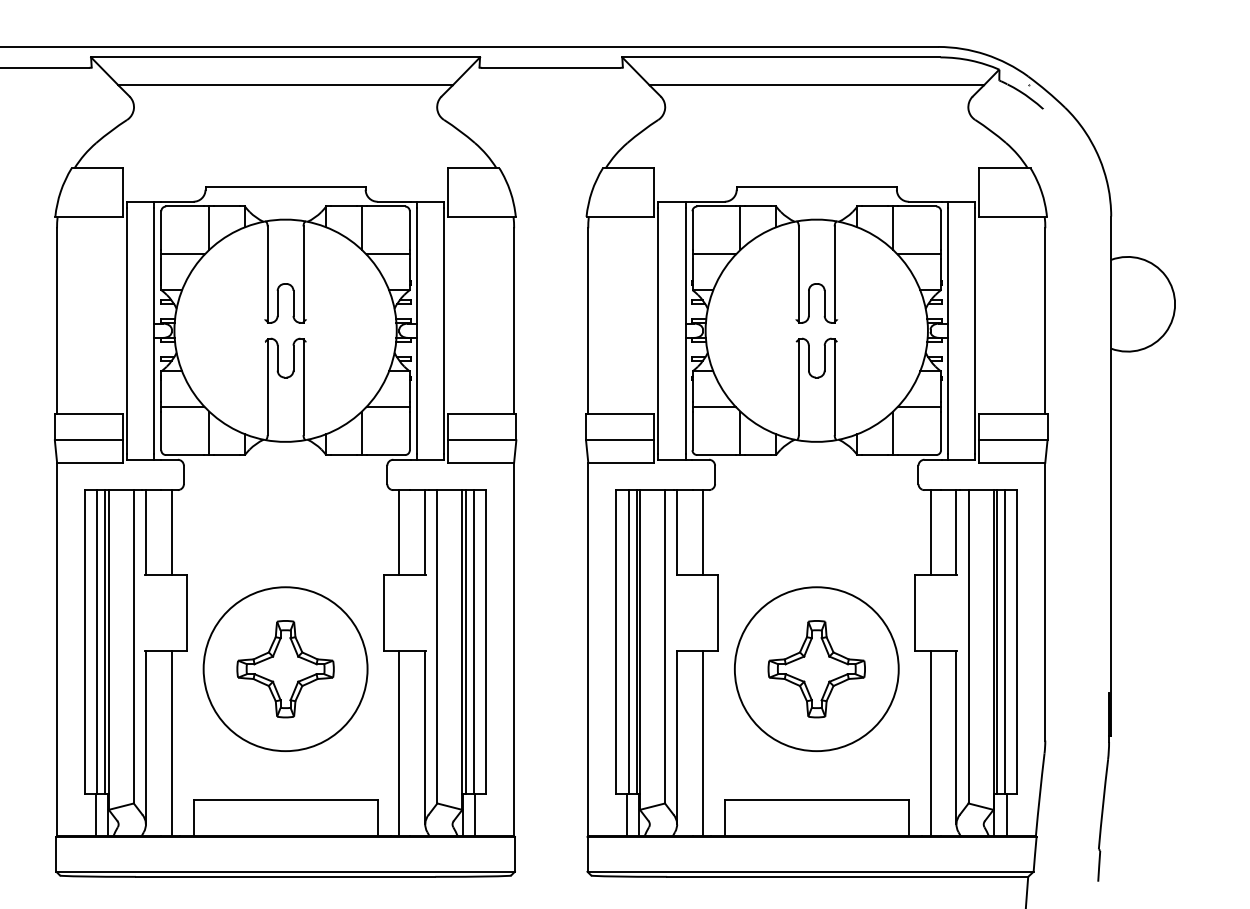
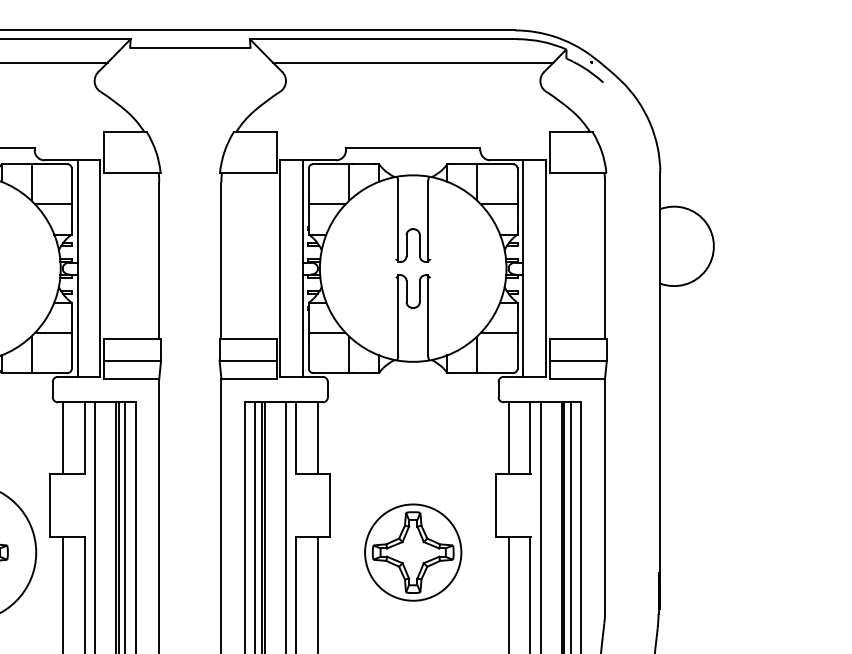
circle: (816, 669) -> (412, 552), size x0.7

